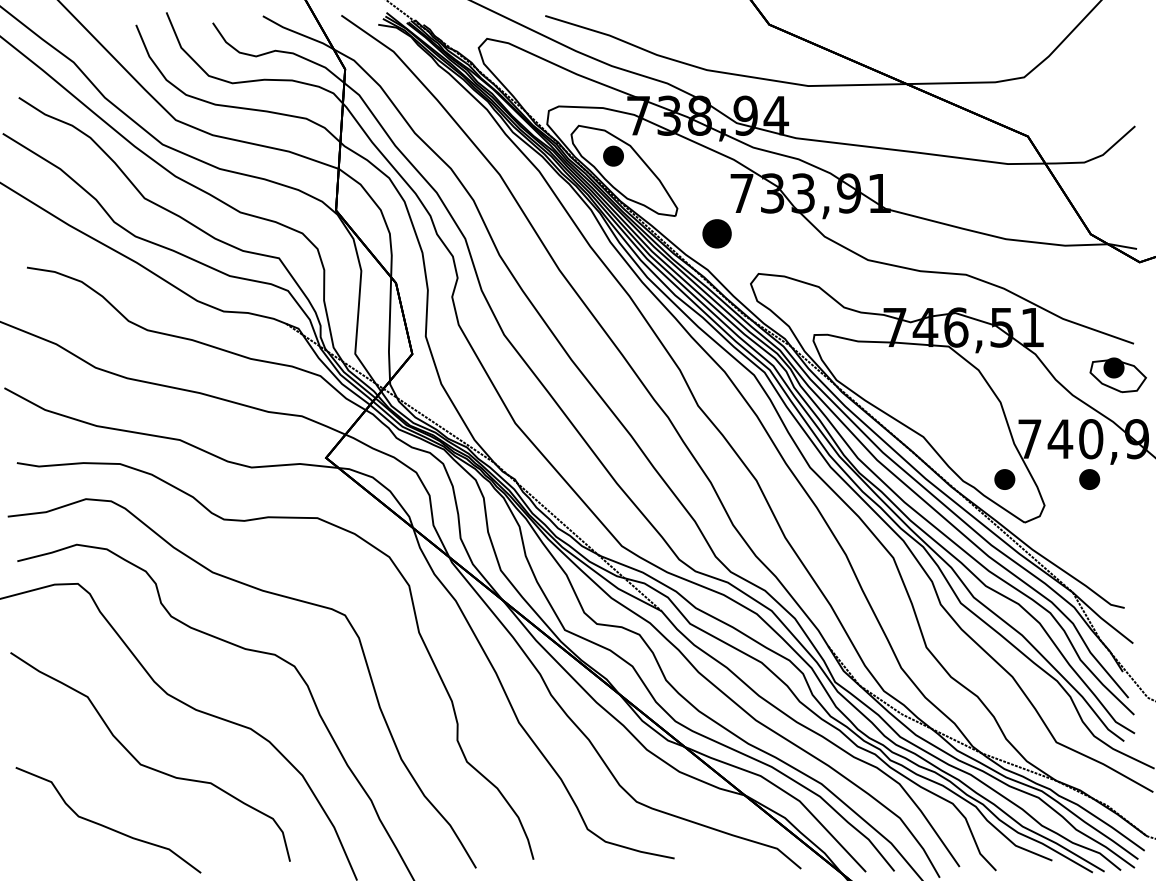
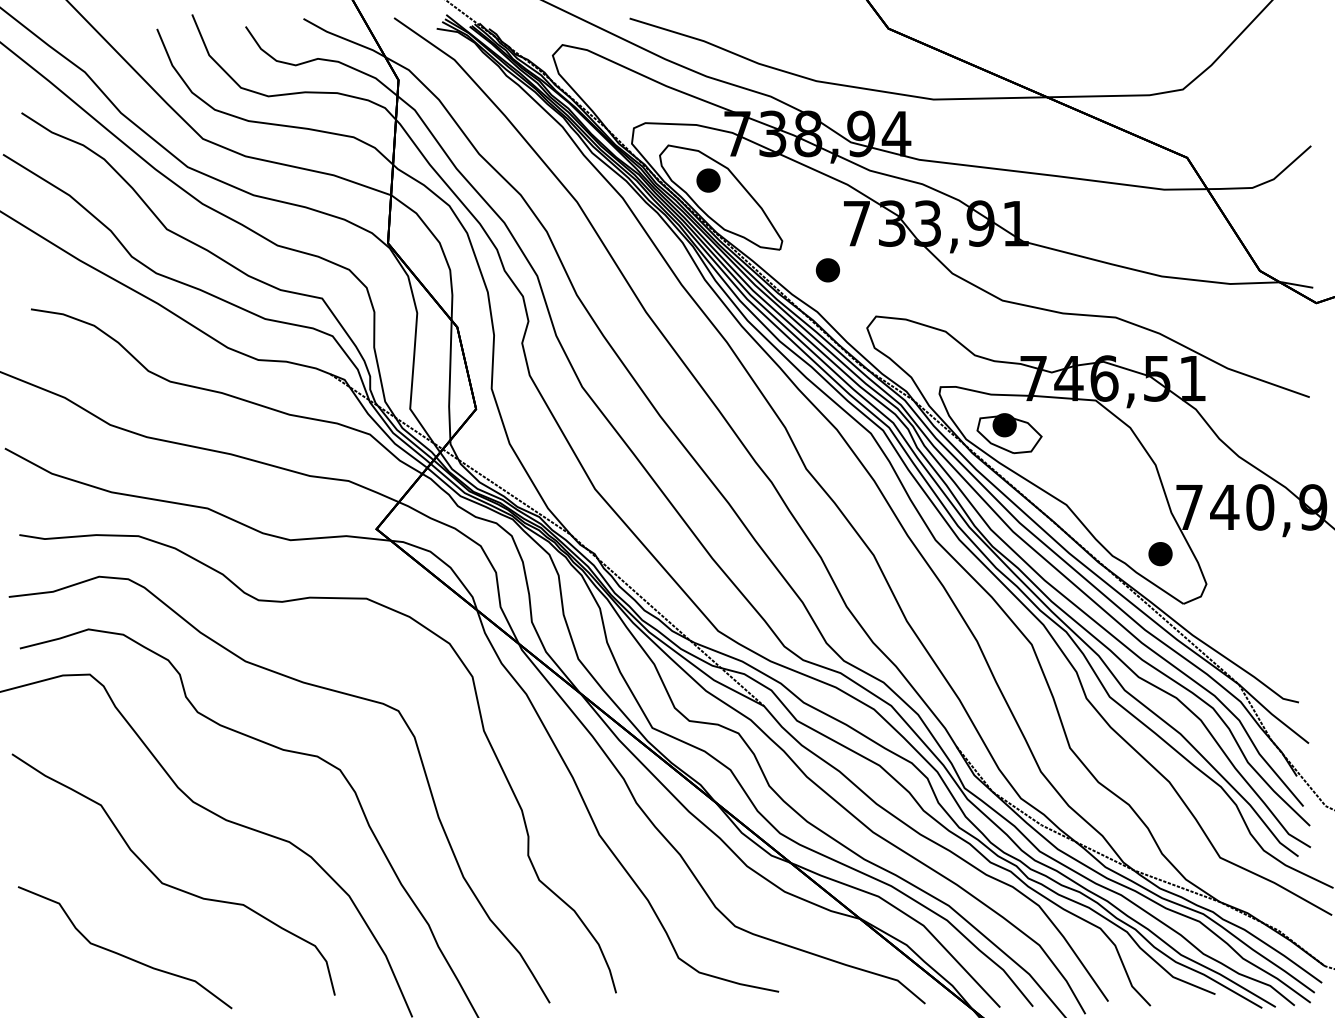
part: (716, 234) -> (827, 270), size x0.71
part: (1118, 375) -> (1009, 433), moved
part: (1089, 479) -> (1258, 554), removed

